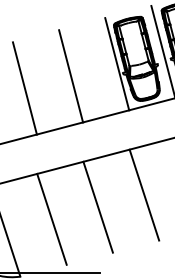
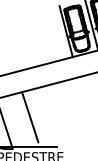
line: (70, 74) -> (40, 37), removed
line: (23, 87) -> (14, 44), removed
line: (144, 194) -> (81, 103), removed
line: (97, 207) -> (55, 110), removed

